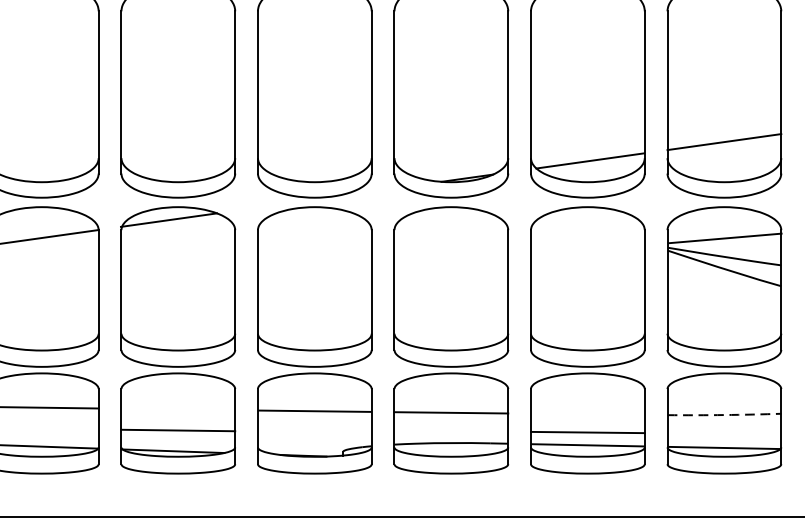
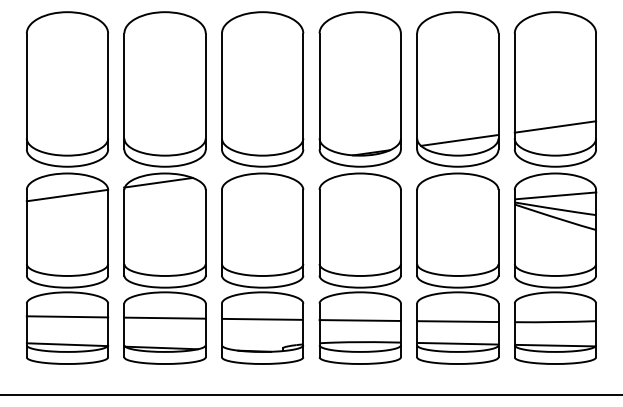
arc: (724, 415) -> (555, 322), dashed -> solid
line: (177, 429) -> (164, 317), moved
line: (587, 432) -> (457, 321), moved

